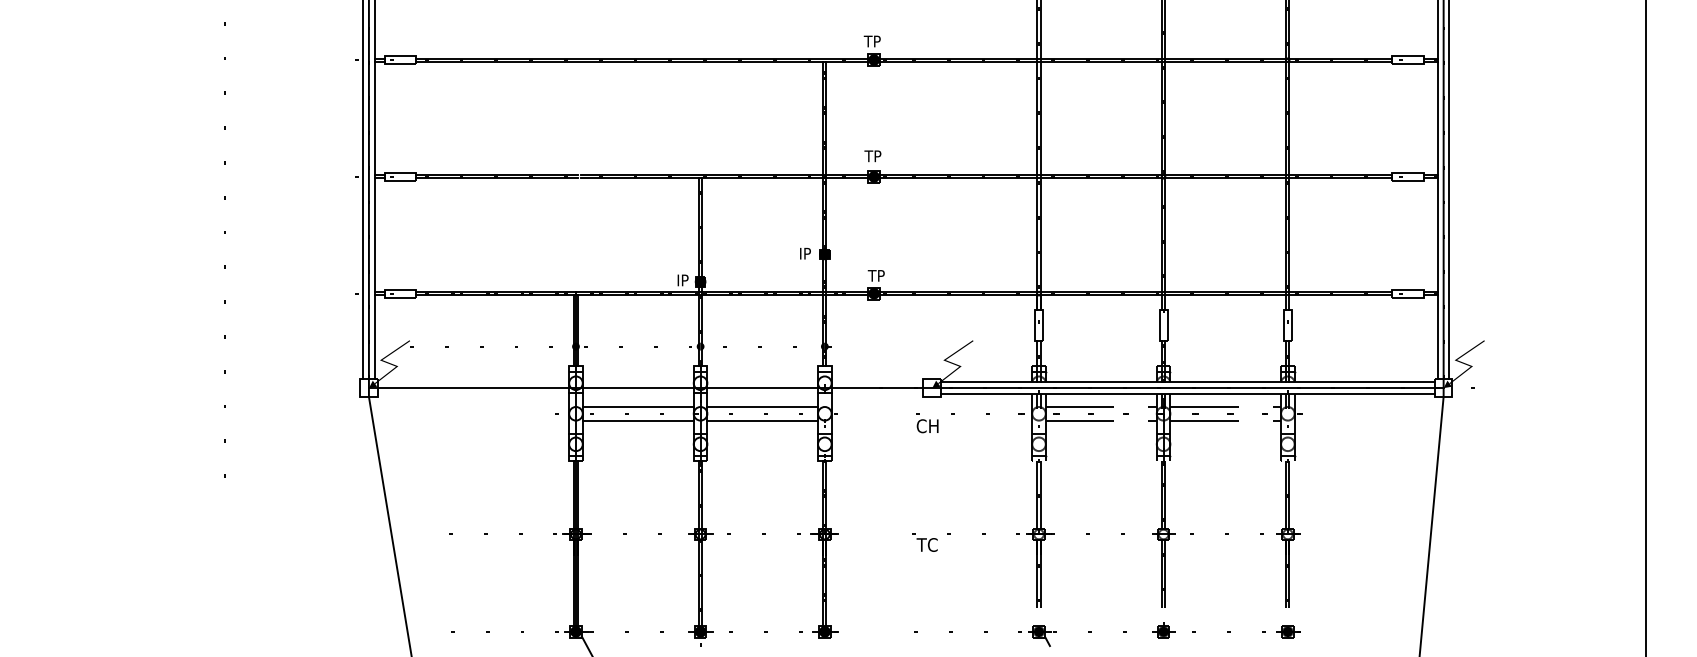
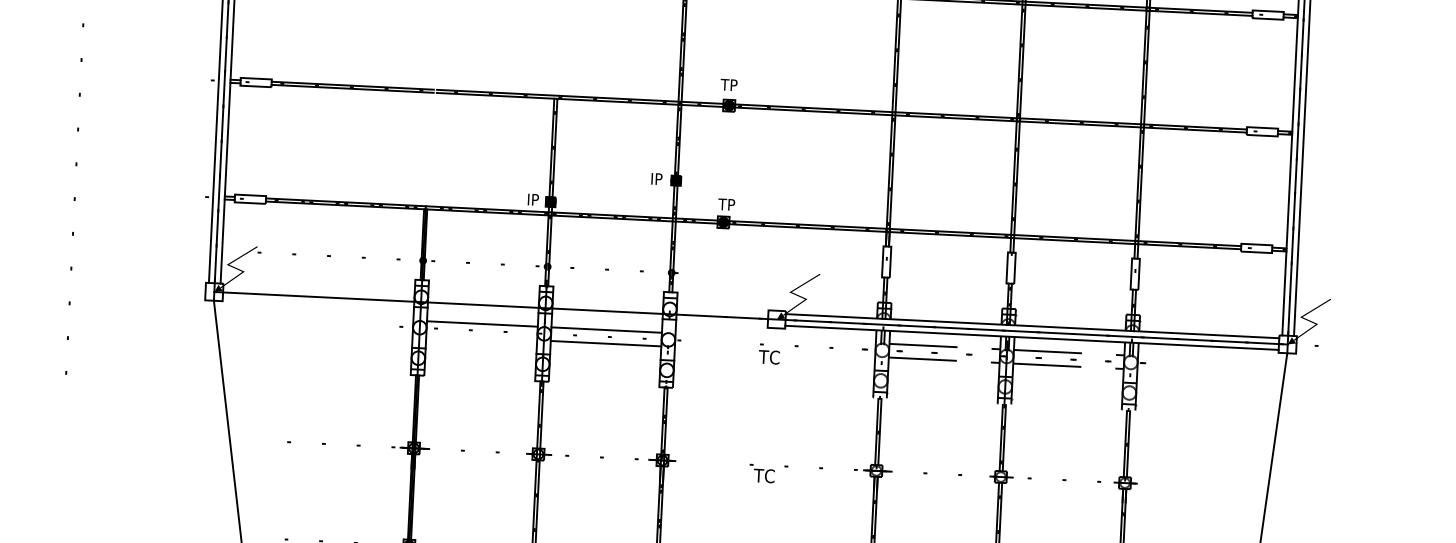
line: (637, 420) -> (480, 337), removed
text: (926, 426) -> (769, 357), CH -> TC

